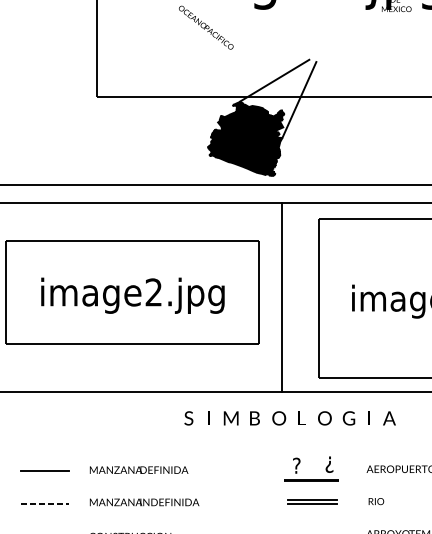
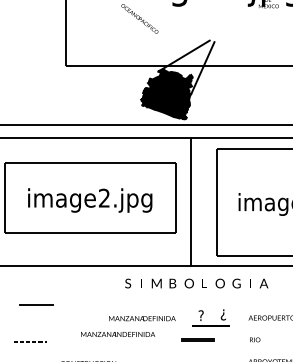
line: (44, 469) -> (36, 304), moved
text: (139, 469) -> (142, 318), moved
line: (311, 500) -> (197, 339), moved
text: (145, 502) -> (118, 334), moved

